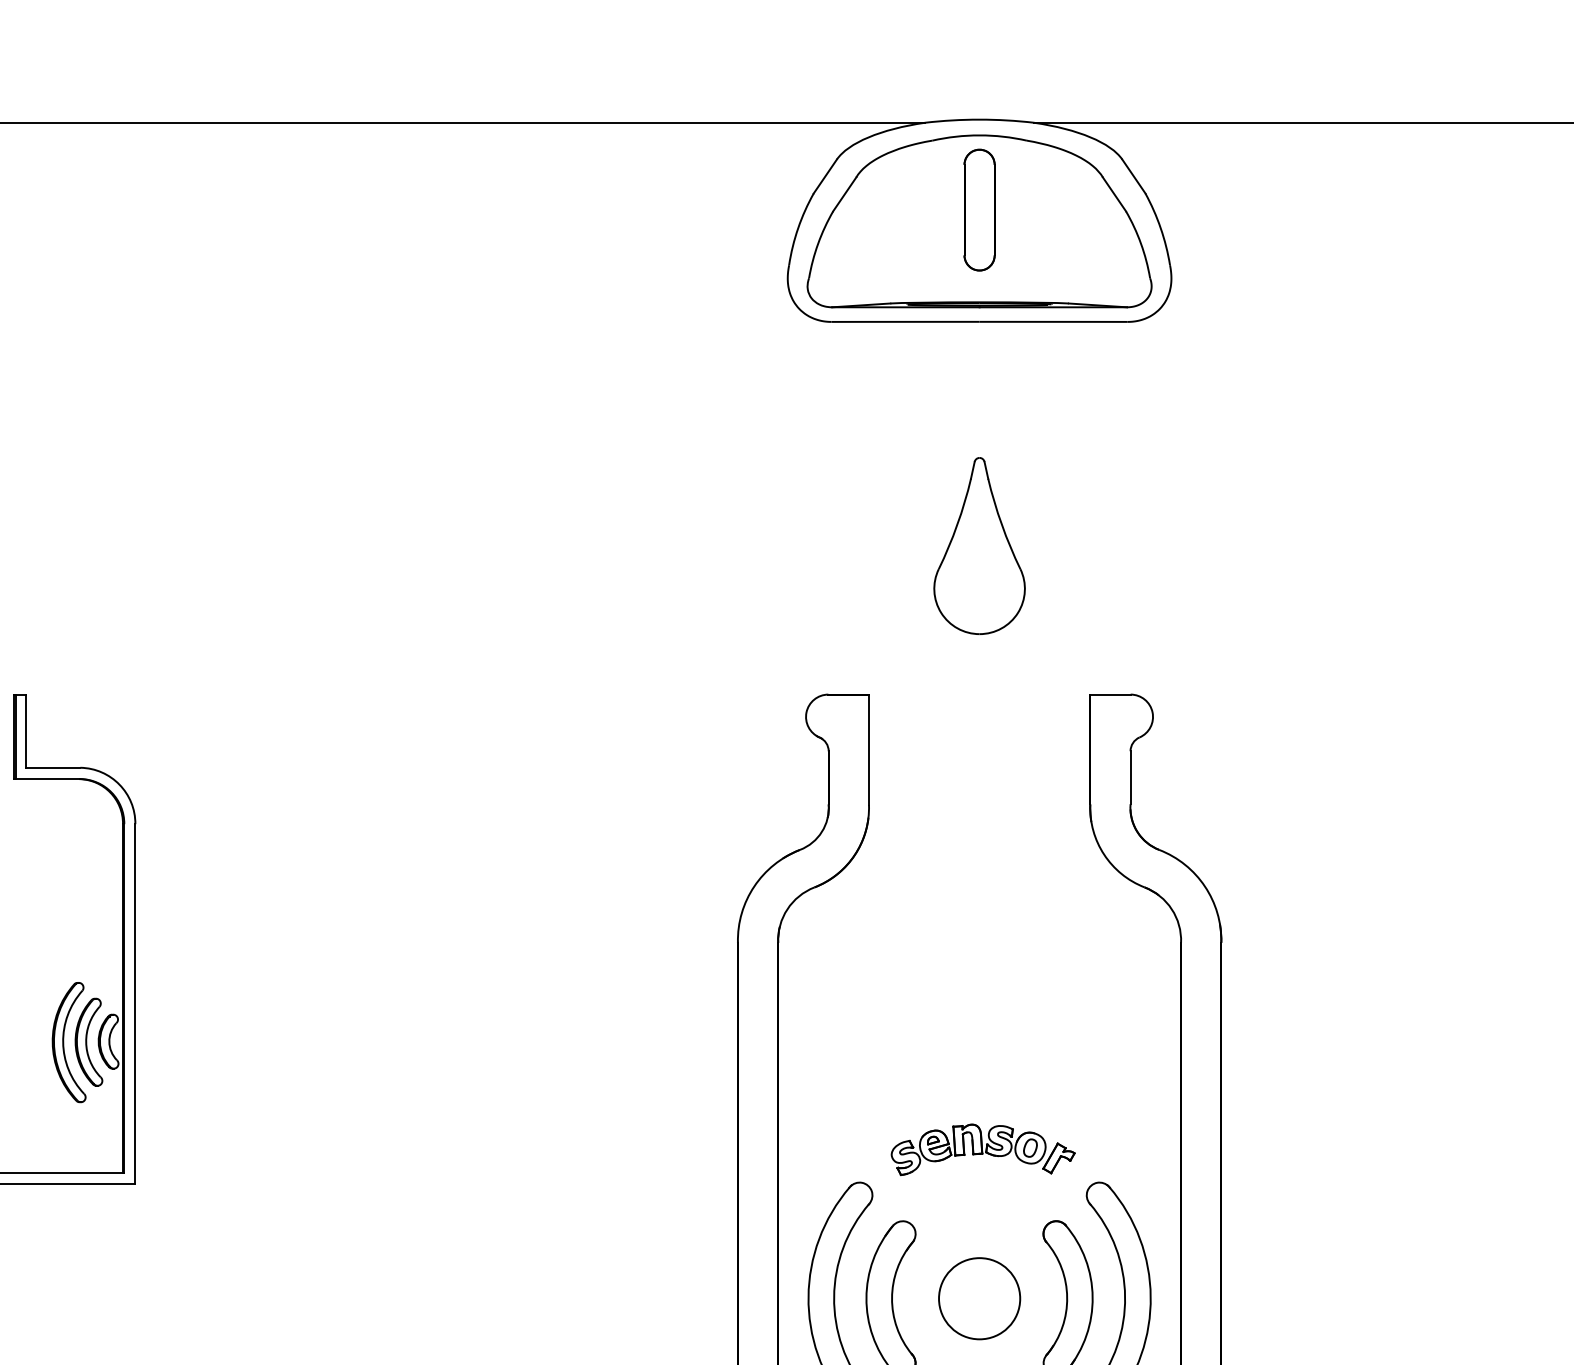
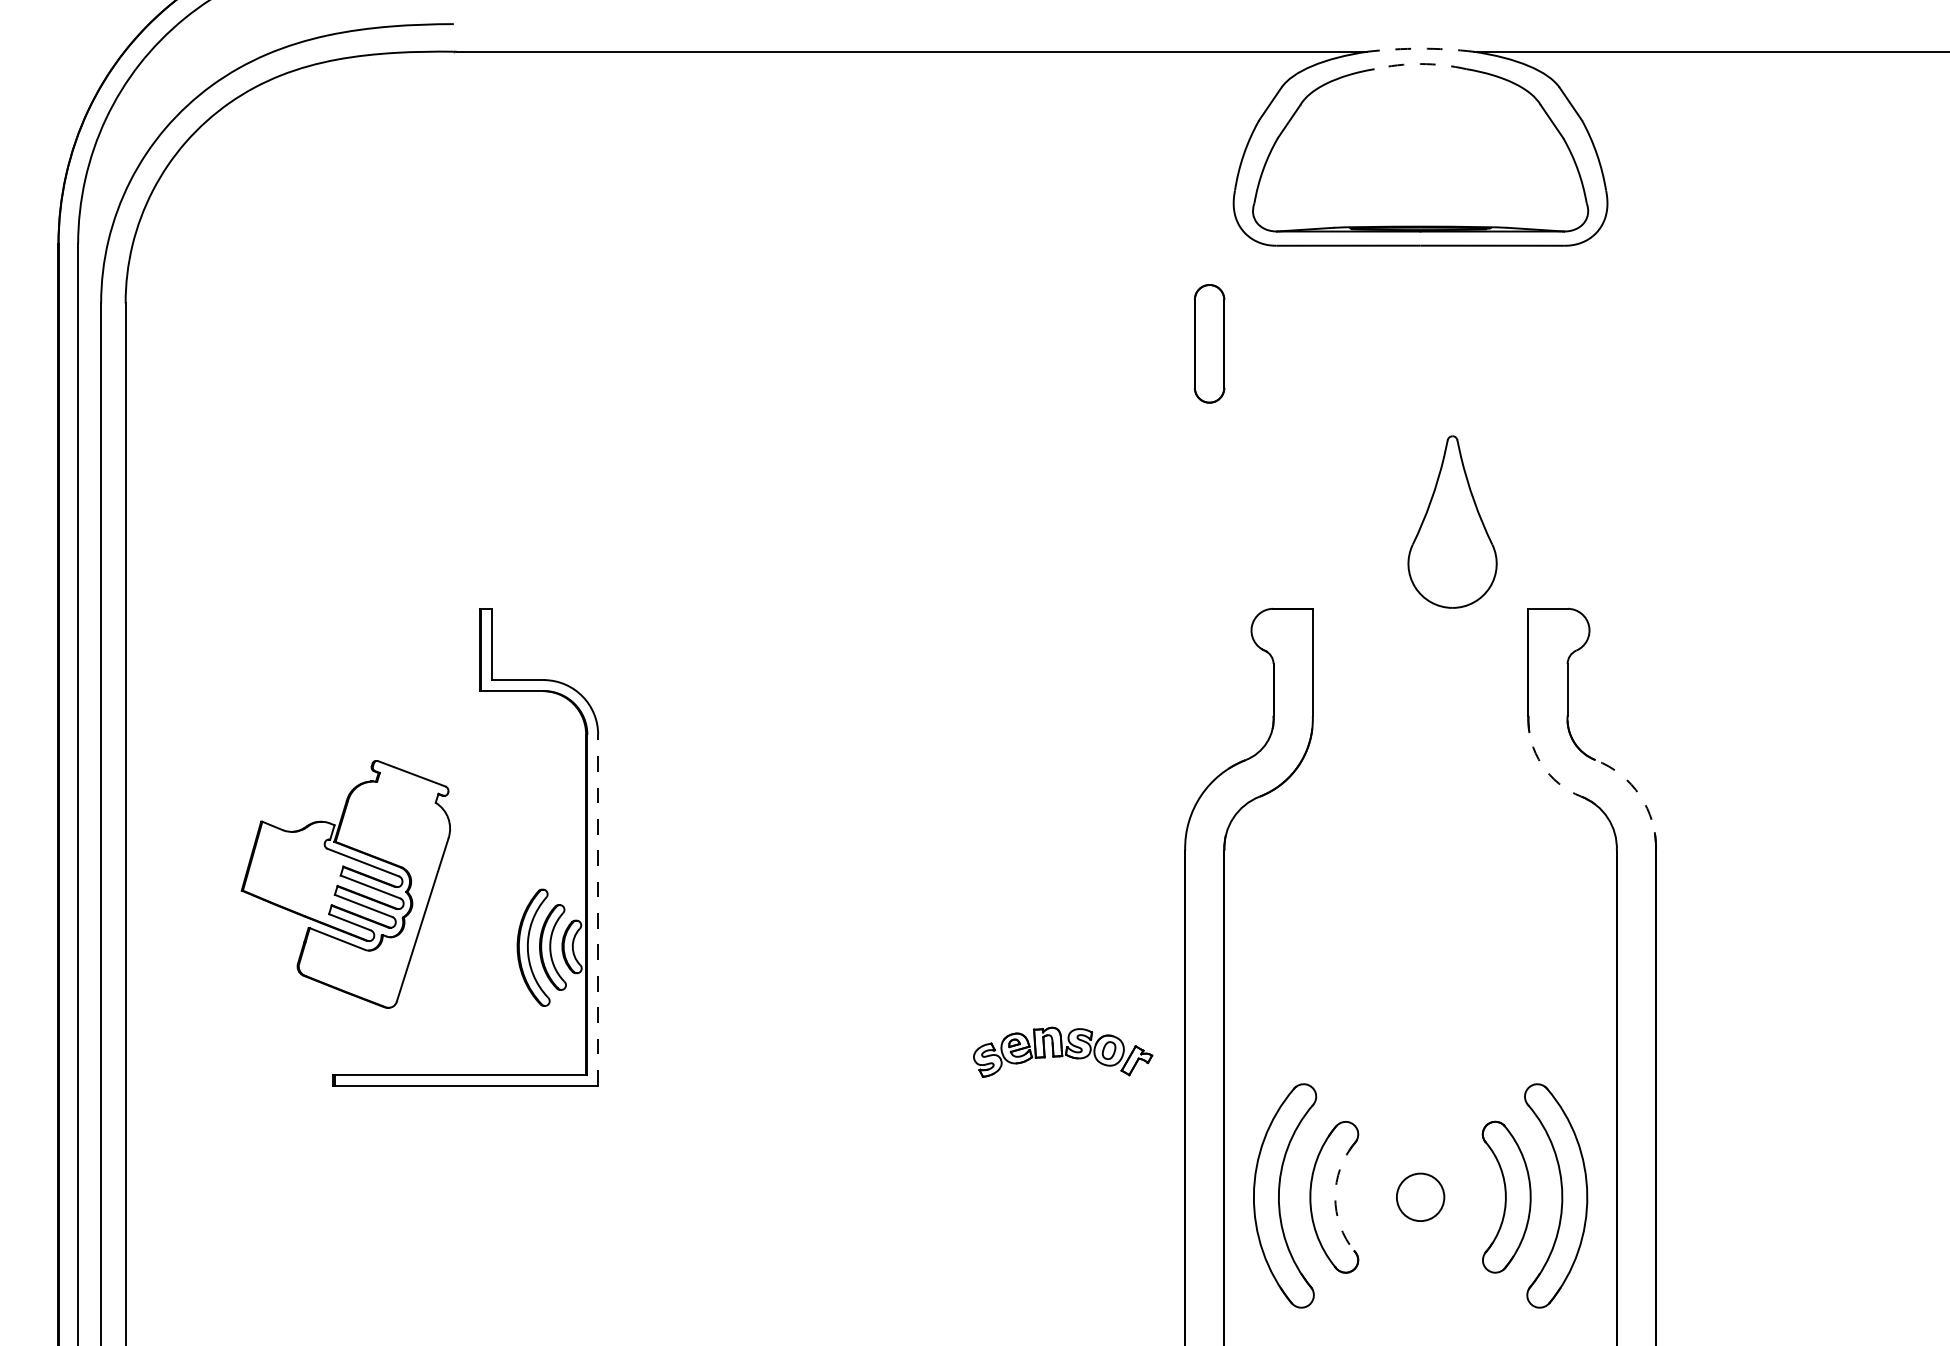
arc: (979, 119) -> (1420, 48), solid -> dashed
arc: (979, 135) -> (1420, 64), solid -> dashed
part: (979, 209) -> (1209, 343), moved
part: (979, 545) -> (1452, 521), moved
arc: (1103, 854) -> (1541, 764), solid -> dashed
arc: (1205, 886) -> (1640, 795), solid -> dashed
line: (135, 1003) -> (598, 909), solid -> dashed
part: (983, 1149) -> (1063, 1051), moved
arc: (892, 1297) -> (1335, 1196), solid -> dashed
circle: (979, 1297) -> (1420, 1196), size x0.6

